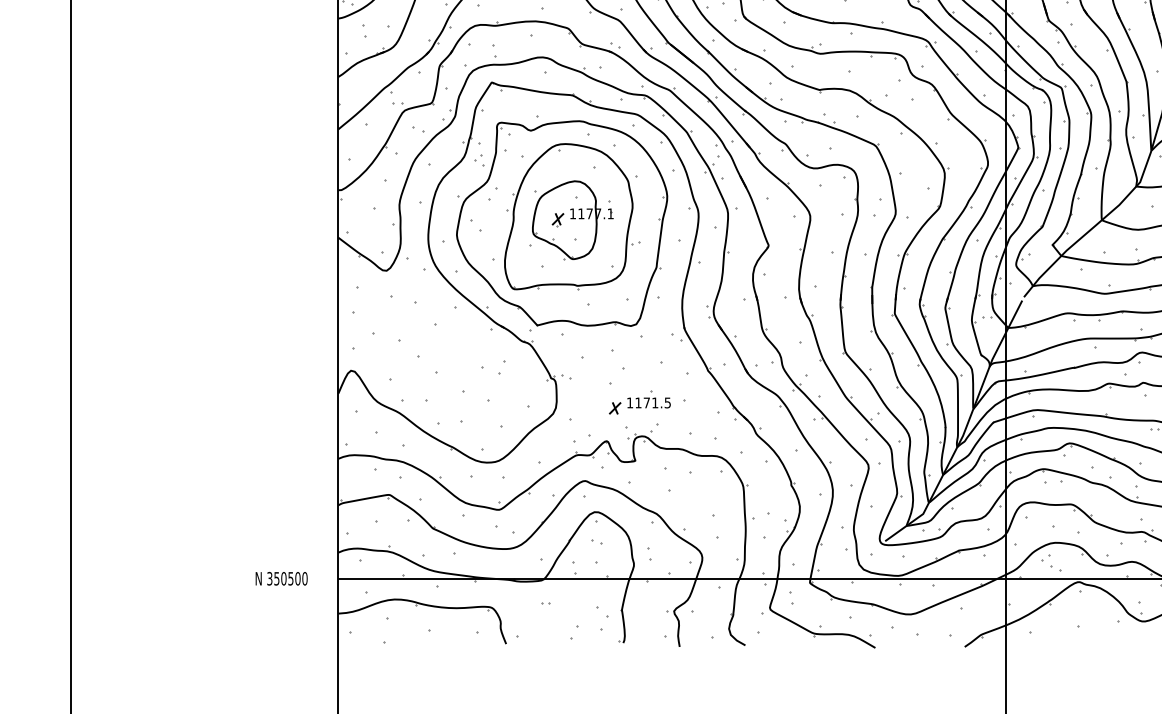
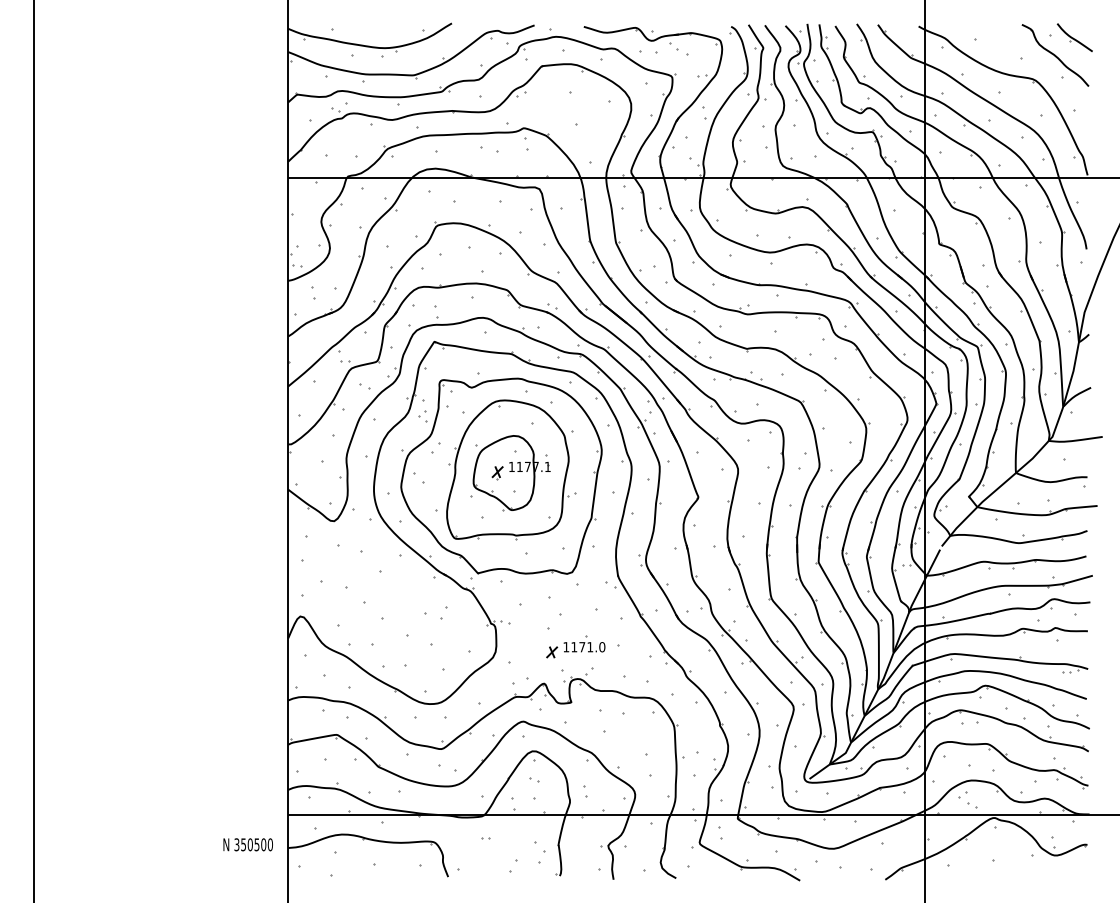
text: (668, 403) -> (602, 647), 1171.5 -> 1171.0
text: (280, 578) -> (247, 844), moved

